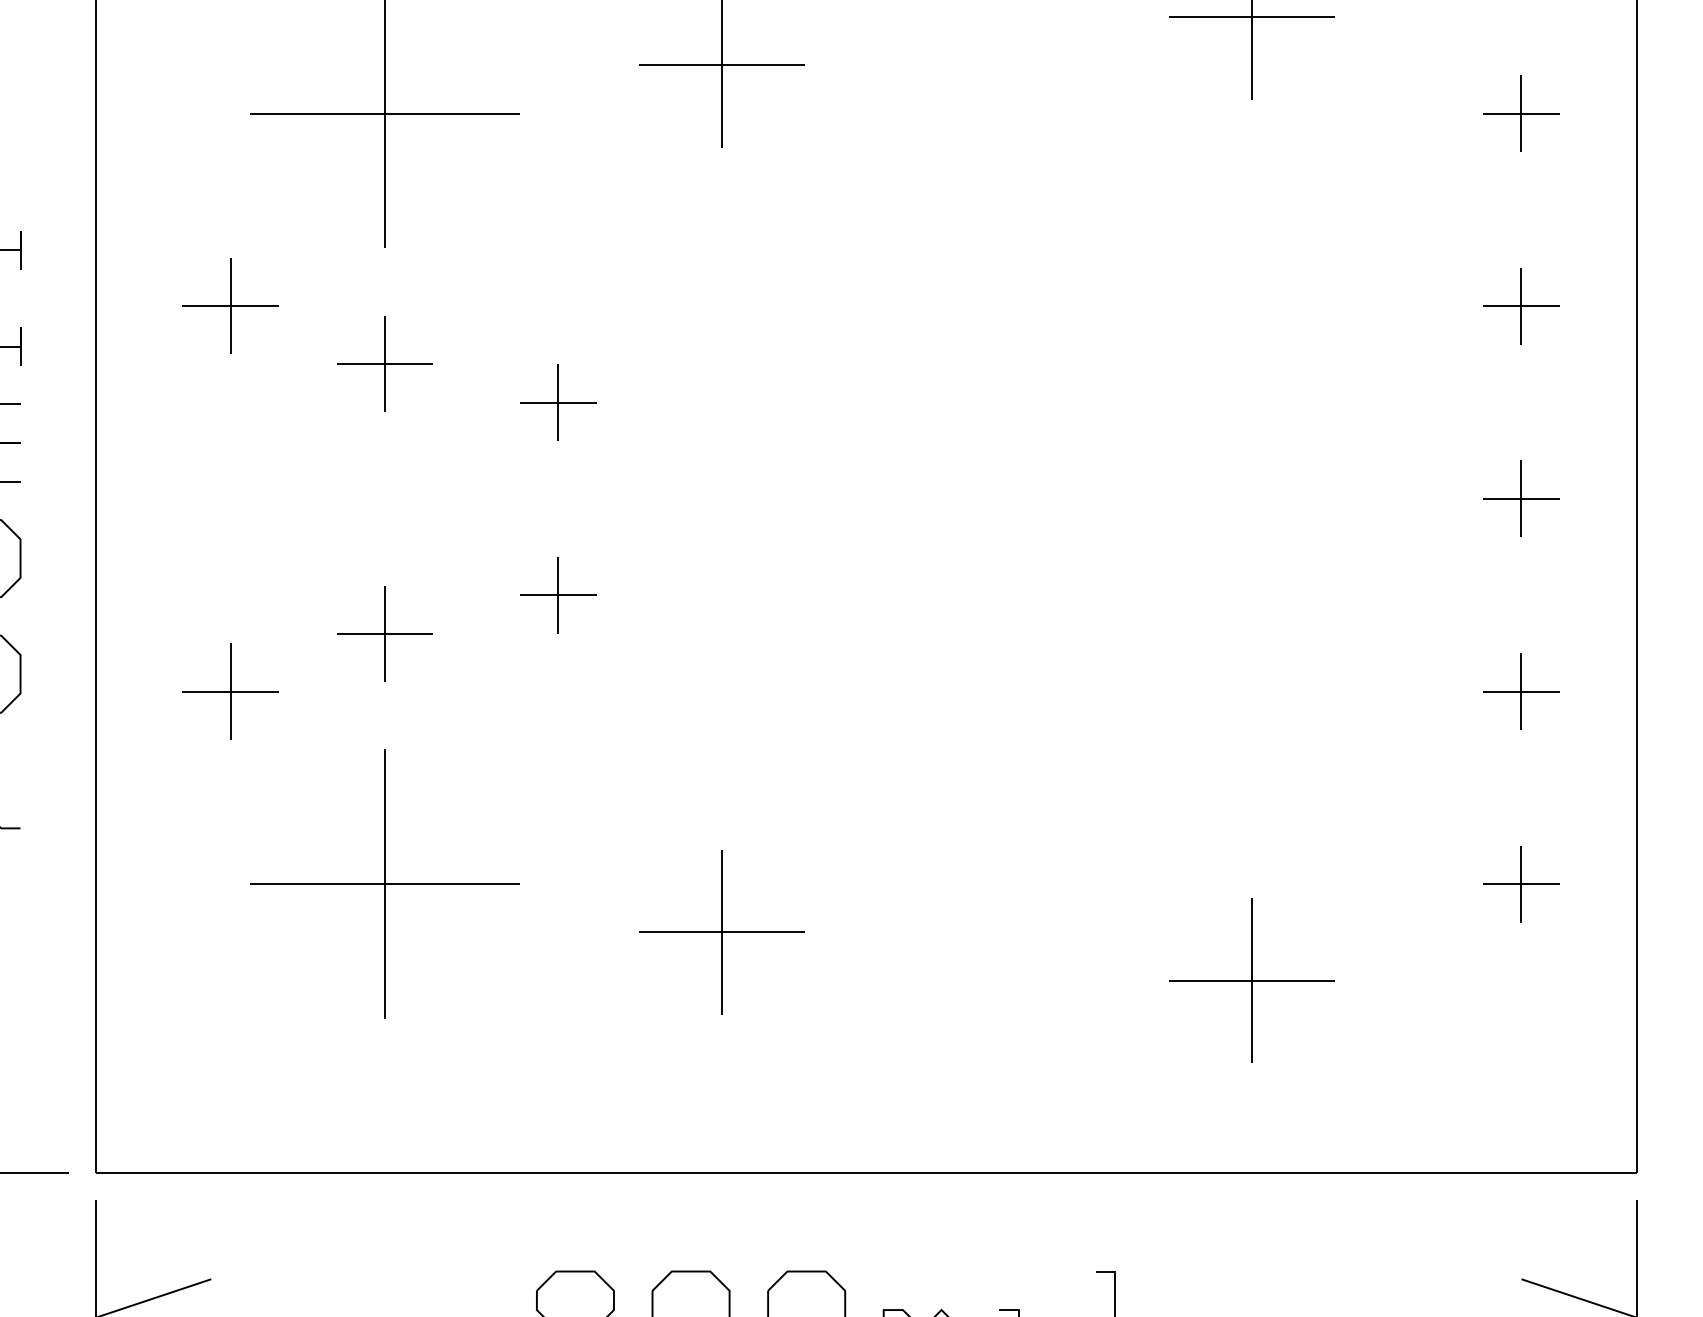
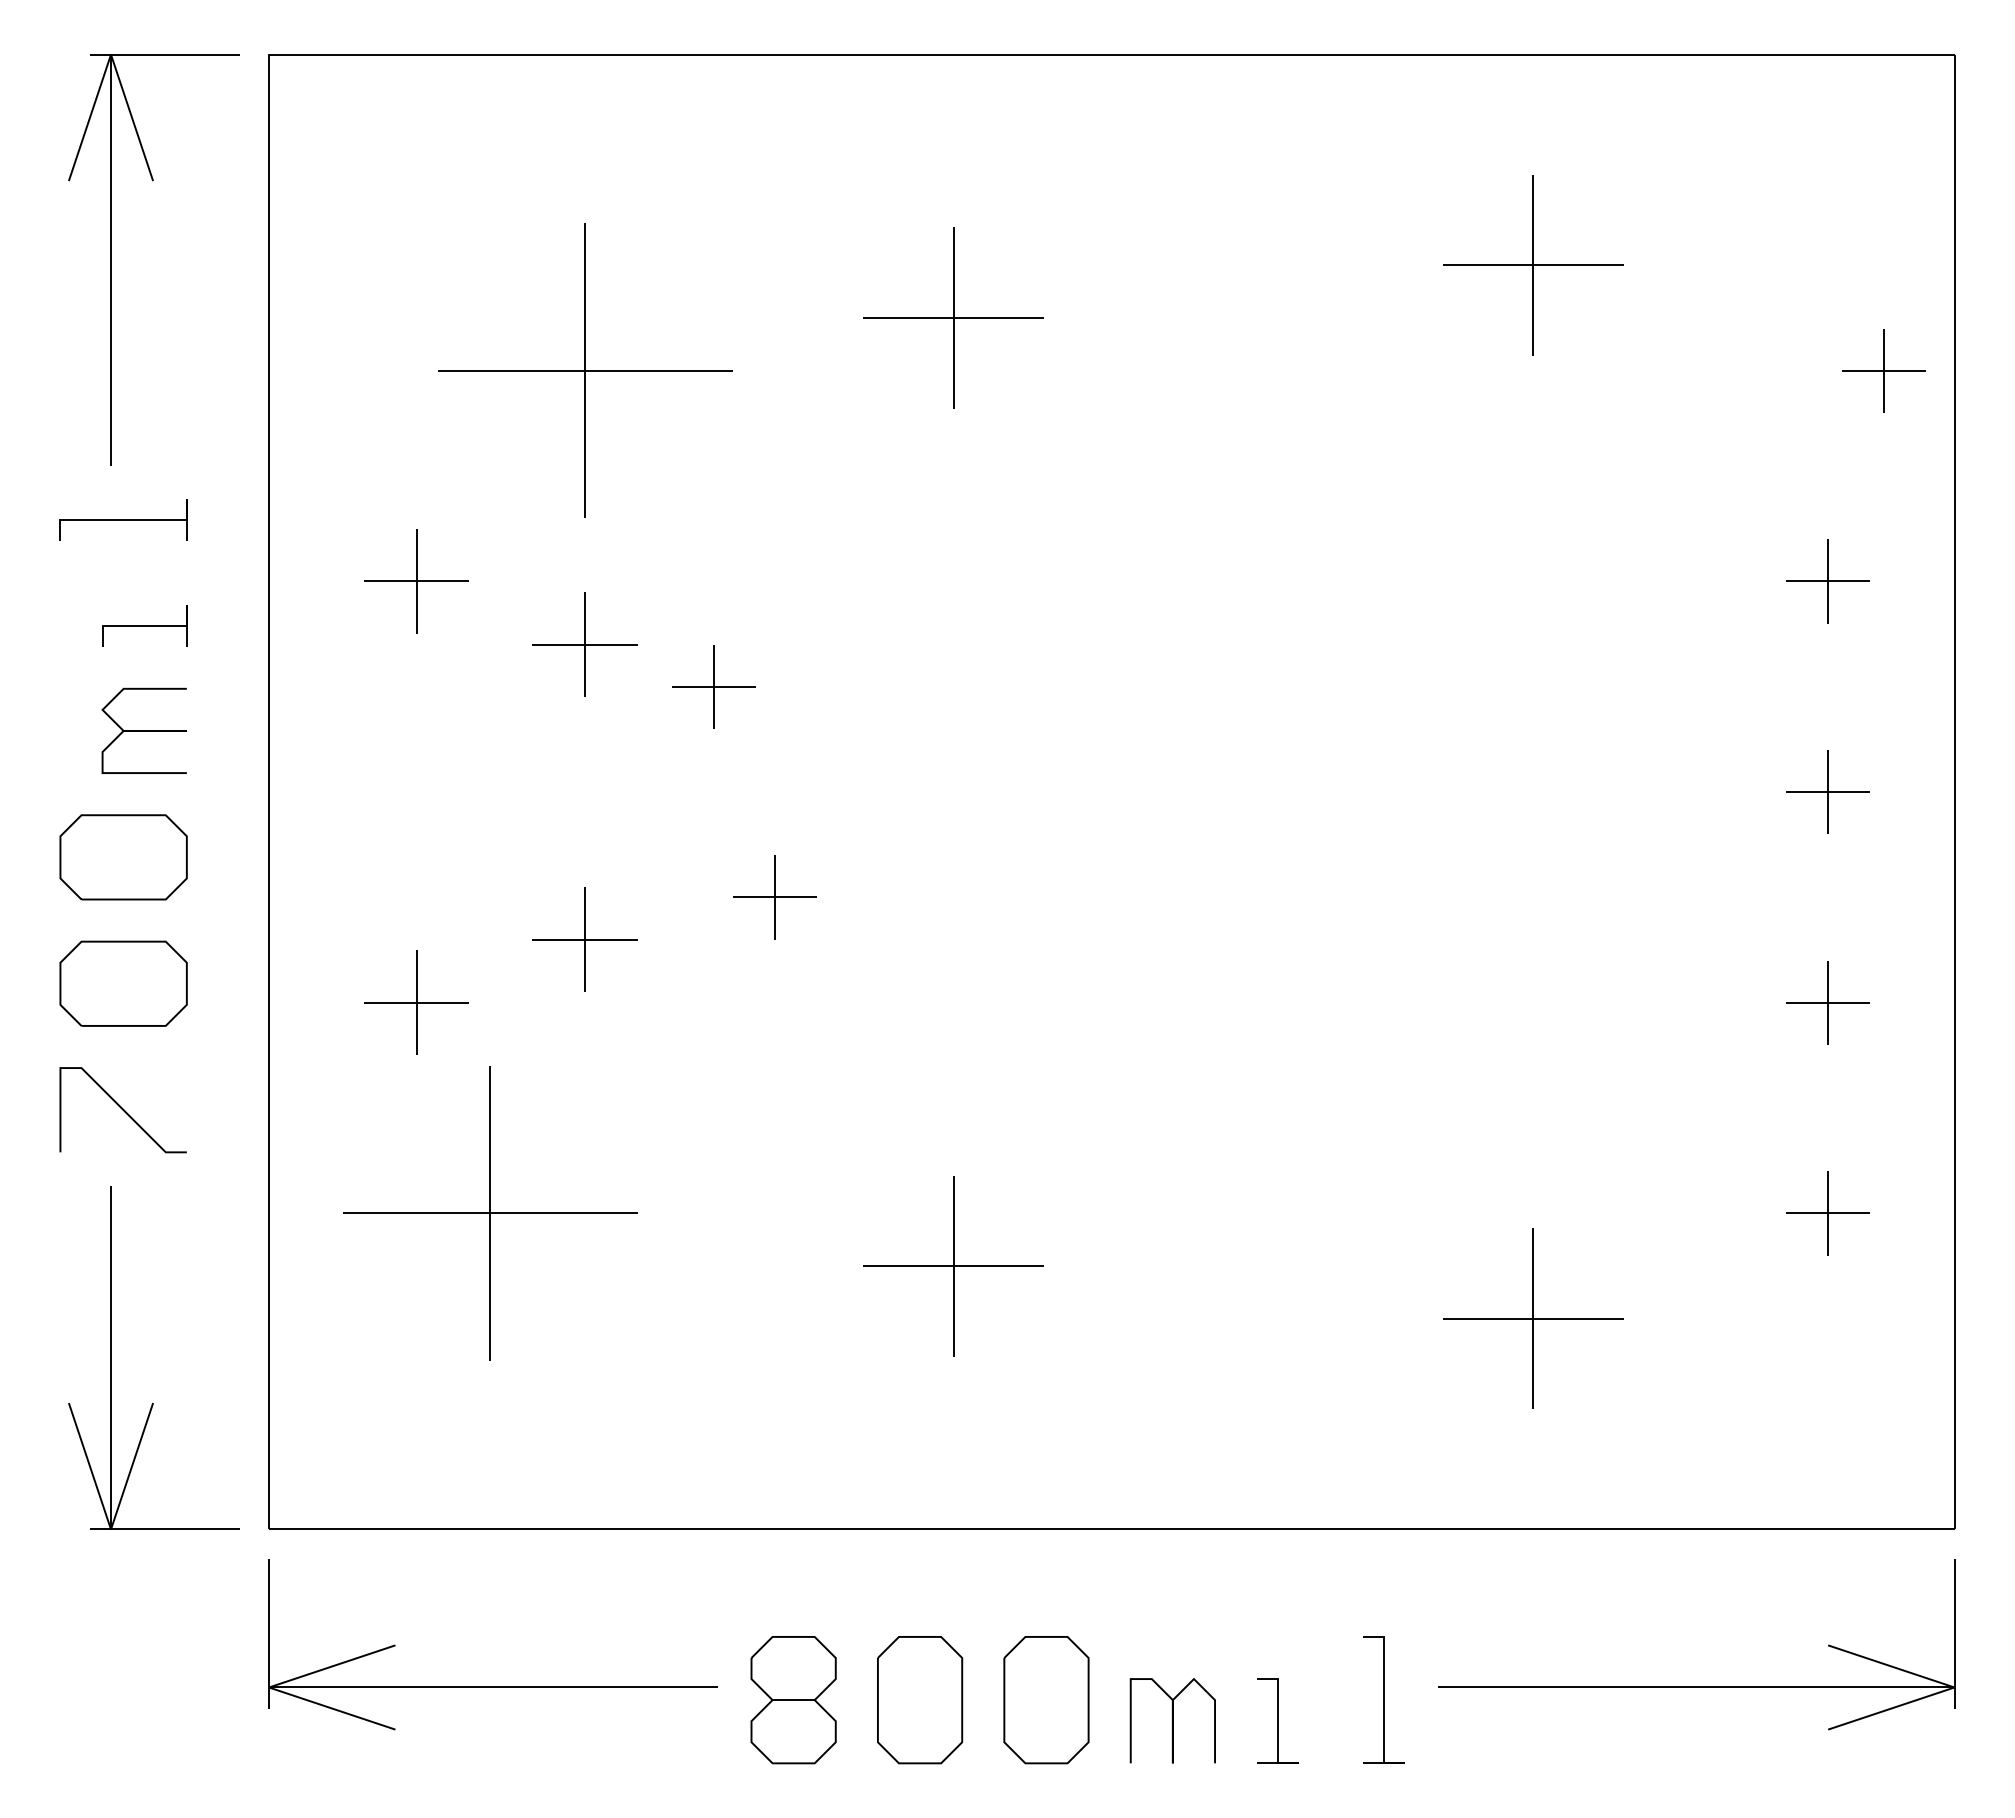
part: (1520, 113) -> (1883, 370), moved
part: (557, 402) -> (713, 686), moved
part: (385, 884) -> (490, 1213), moved

